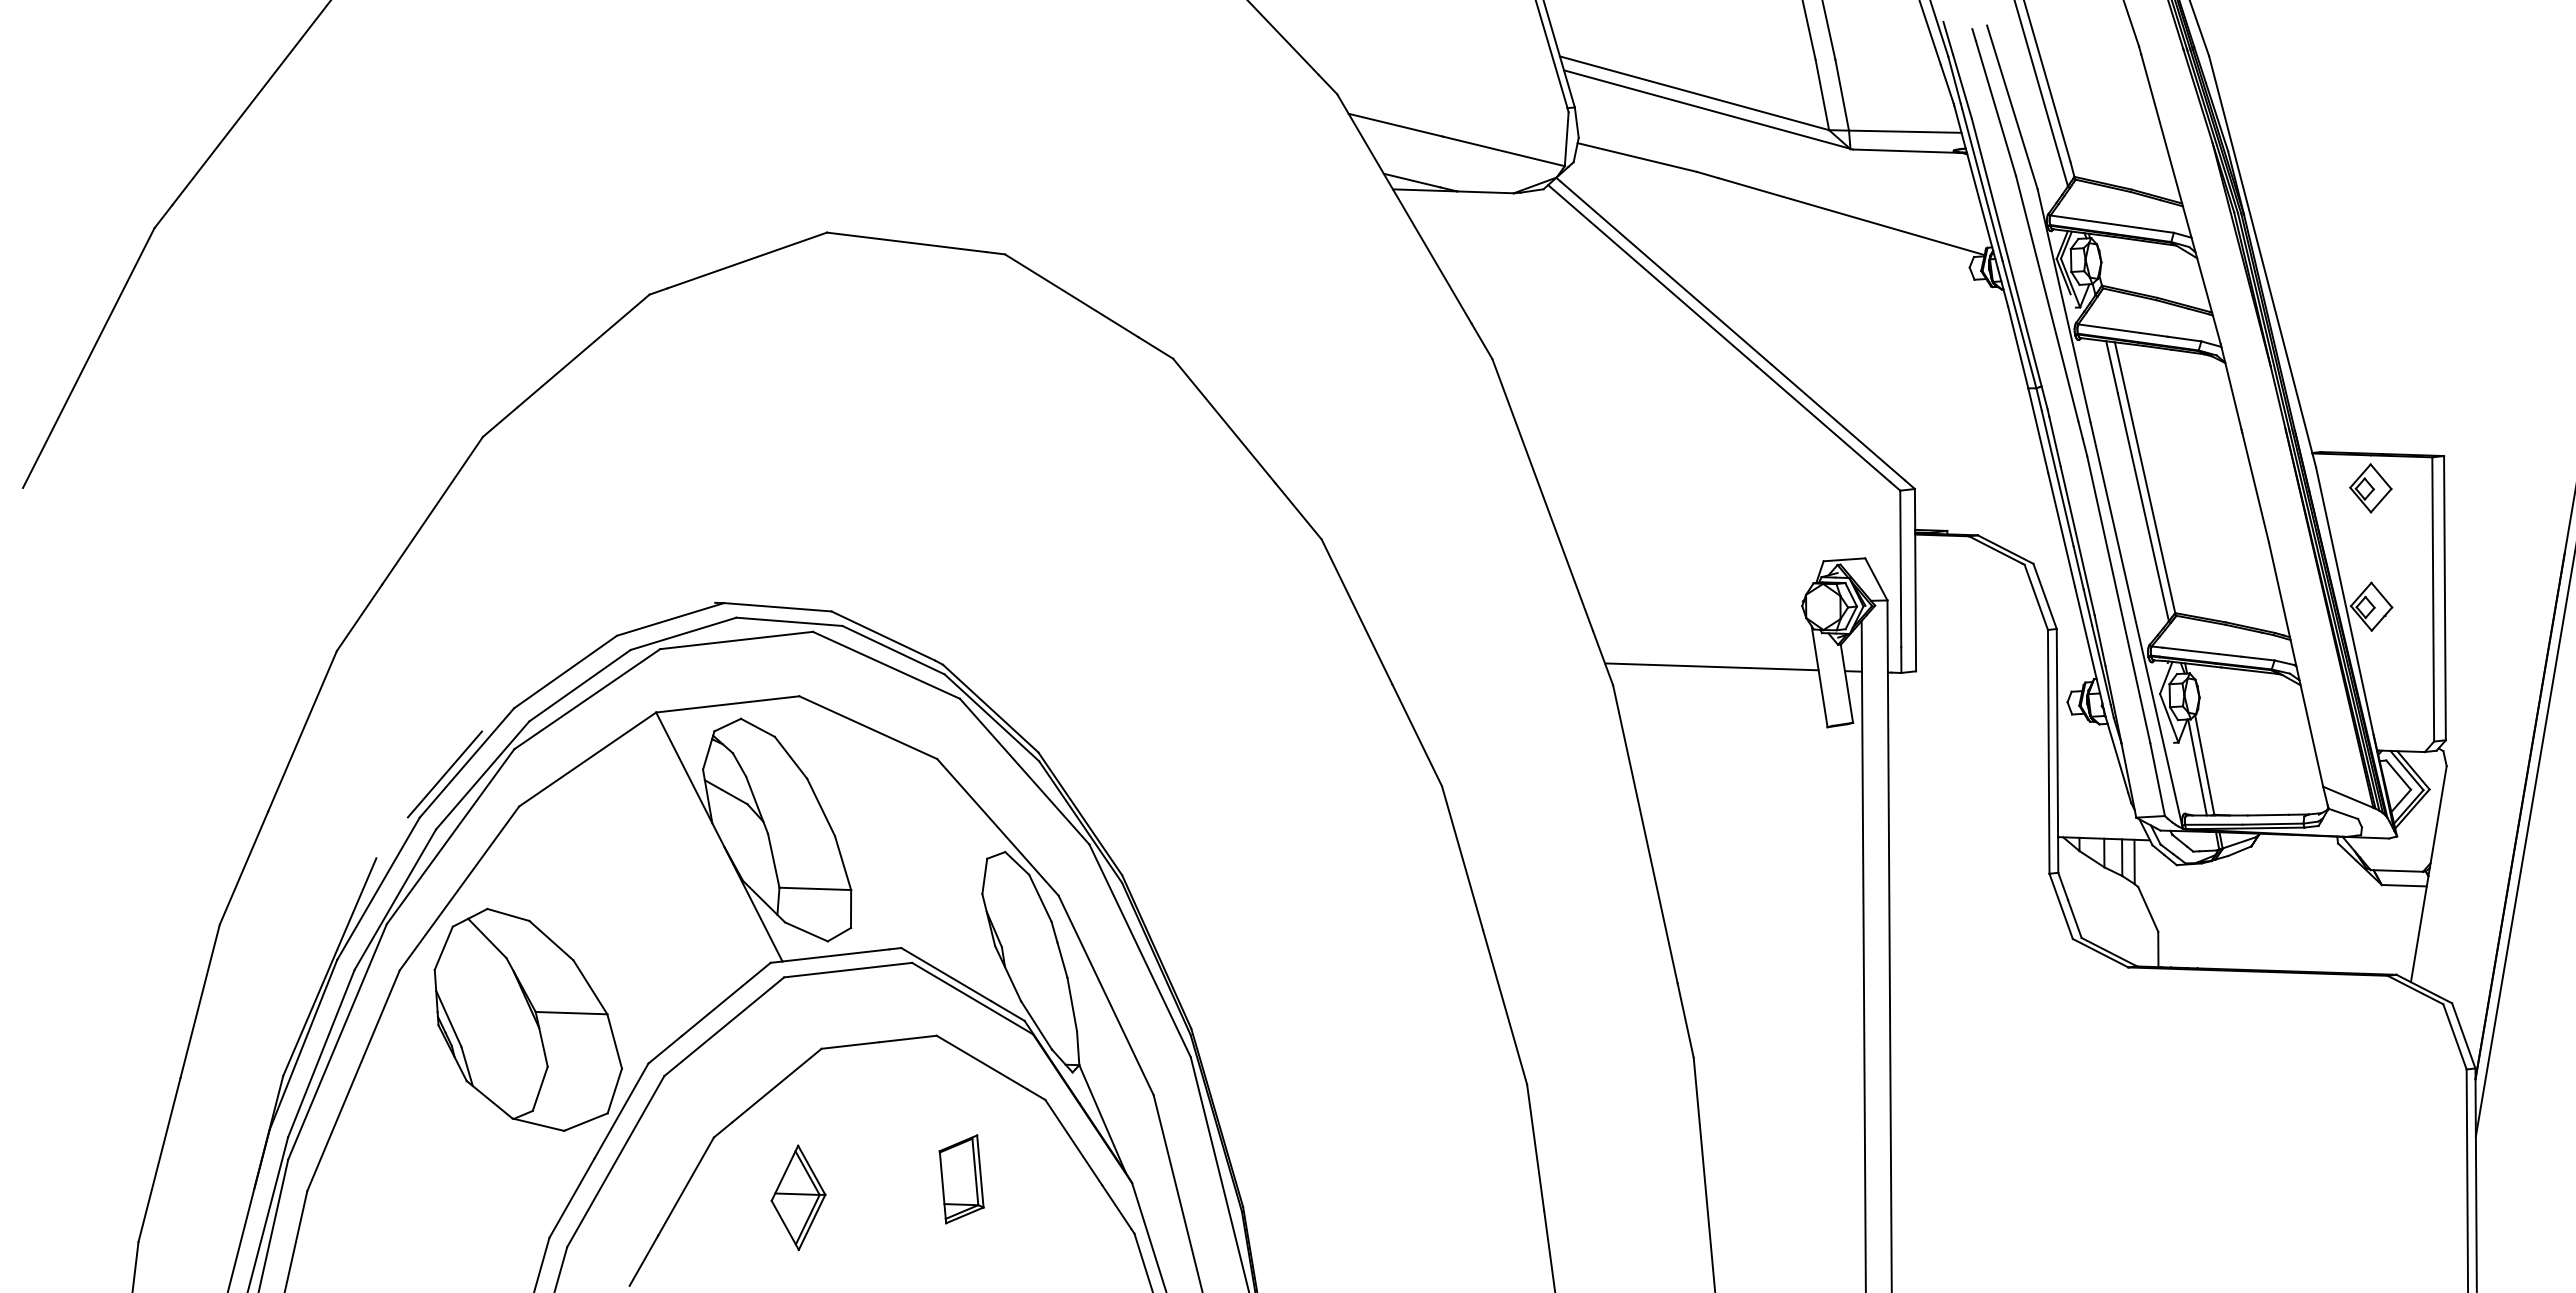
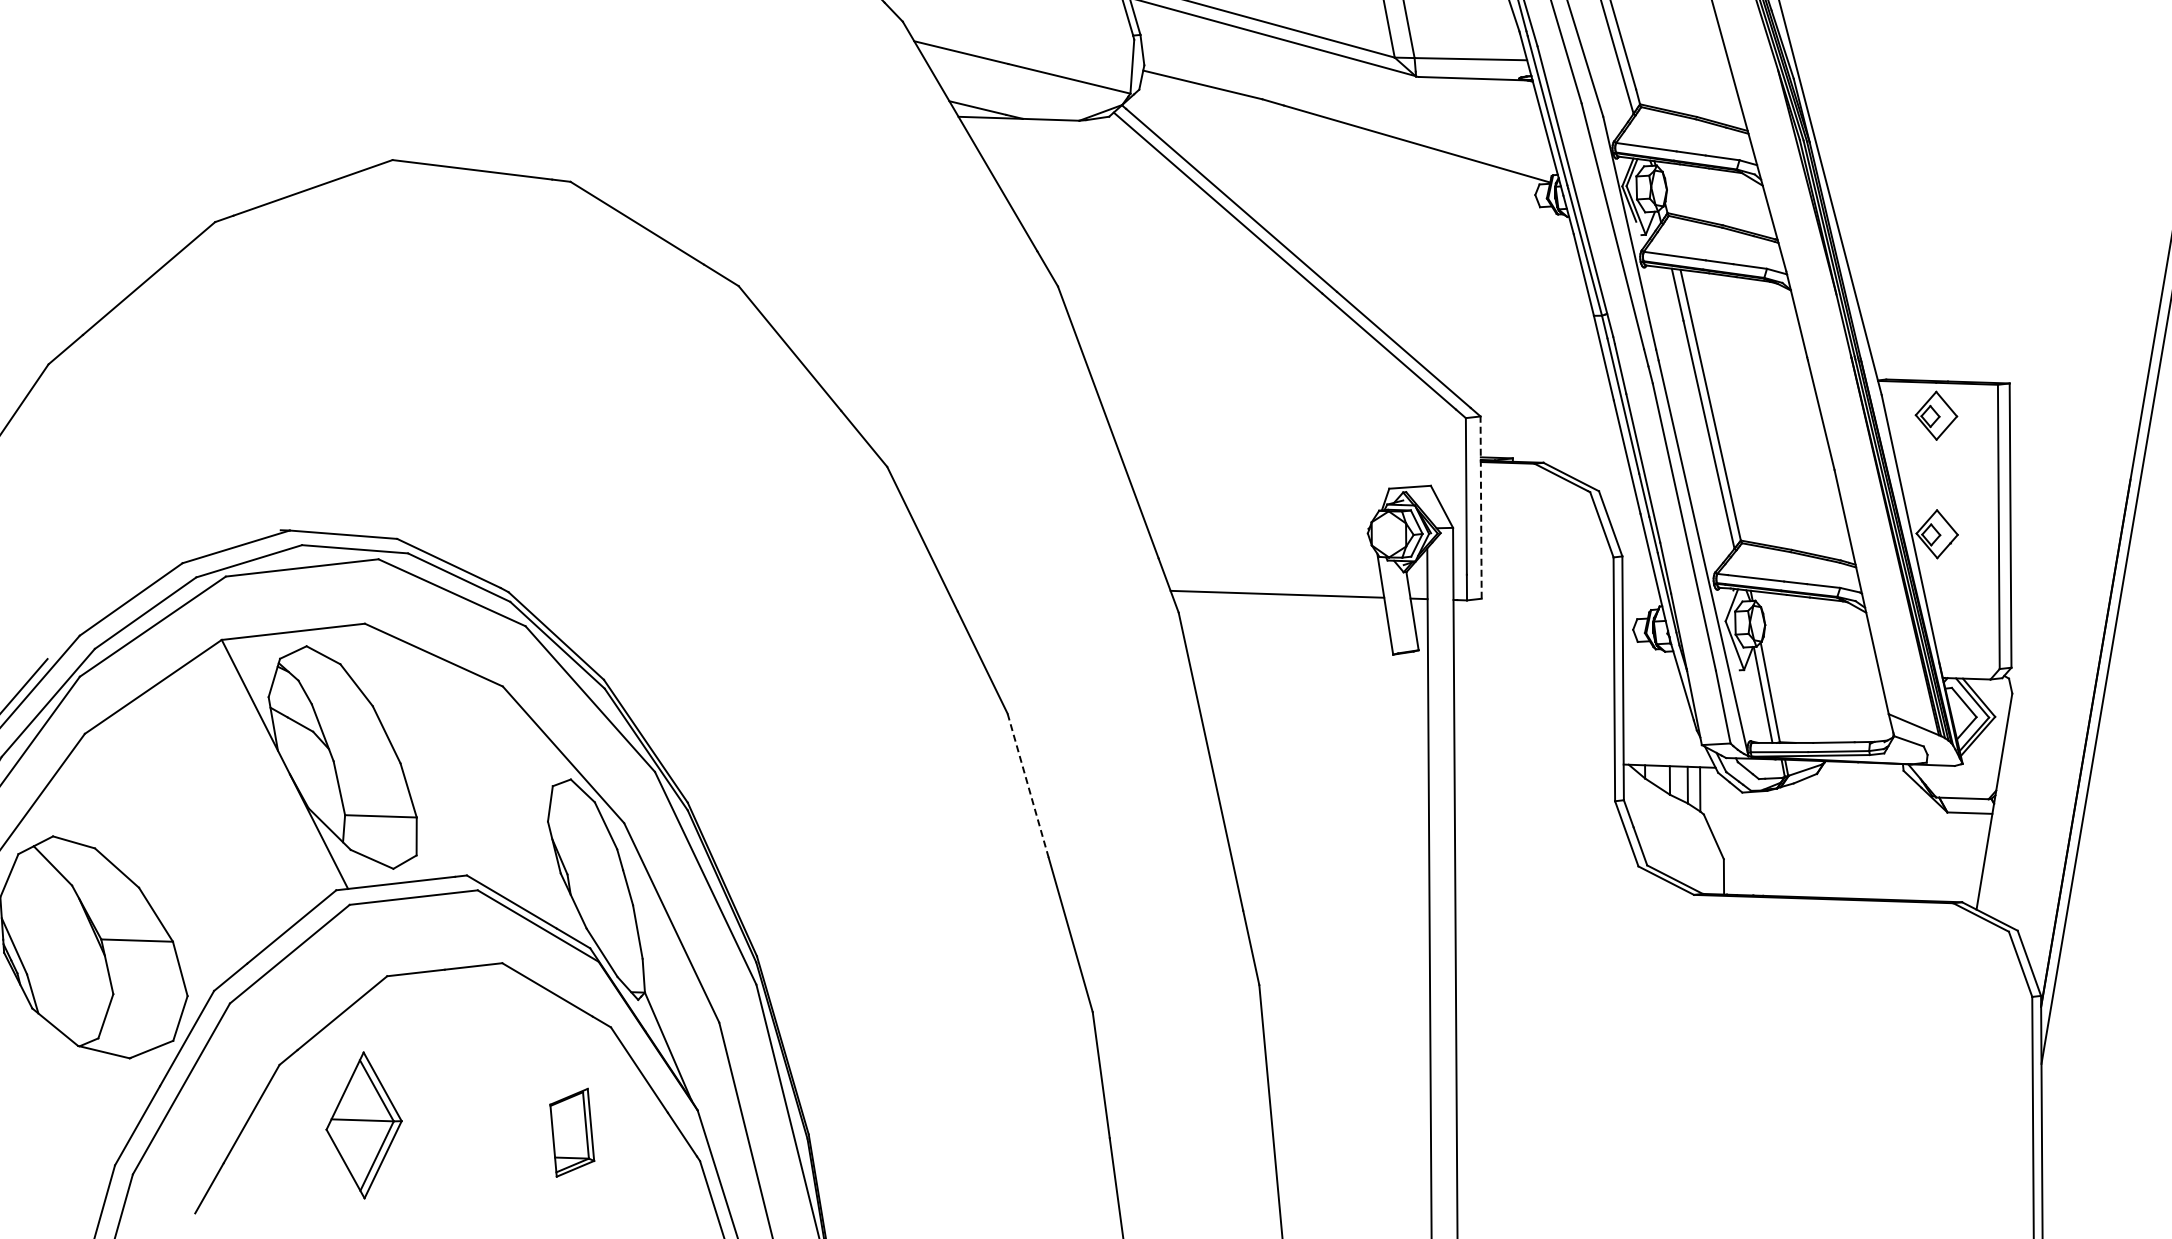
line: (1915, 579) -> (1481, 506), solid -> dashed
line: (1462, 858) -> (1028, 785), solid -> dashed
part: (961, 1179) -> (572, 1132), moved
part: (798, 1197) -> (364, 1124), size x1.4

